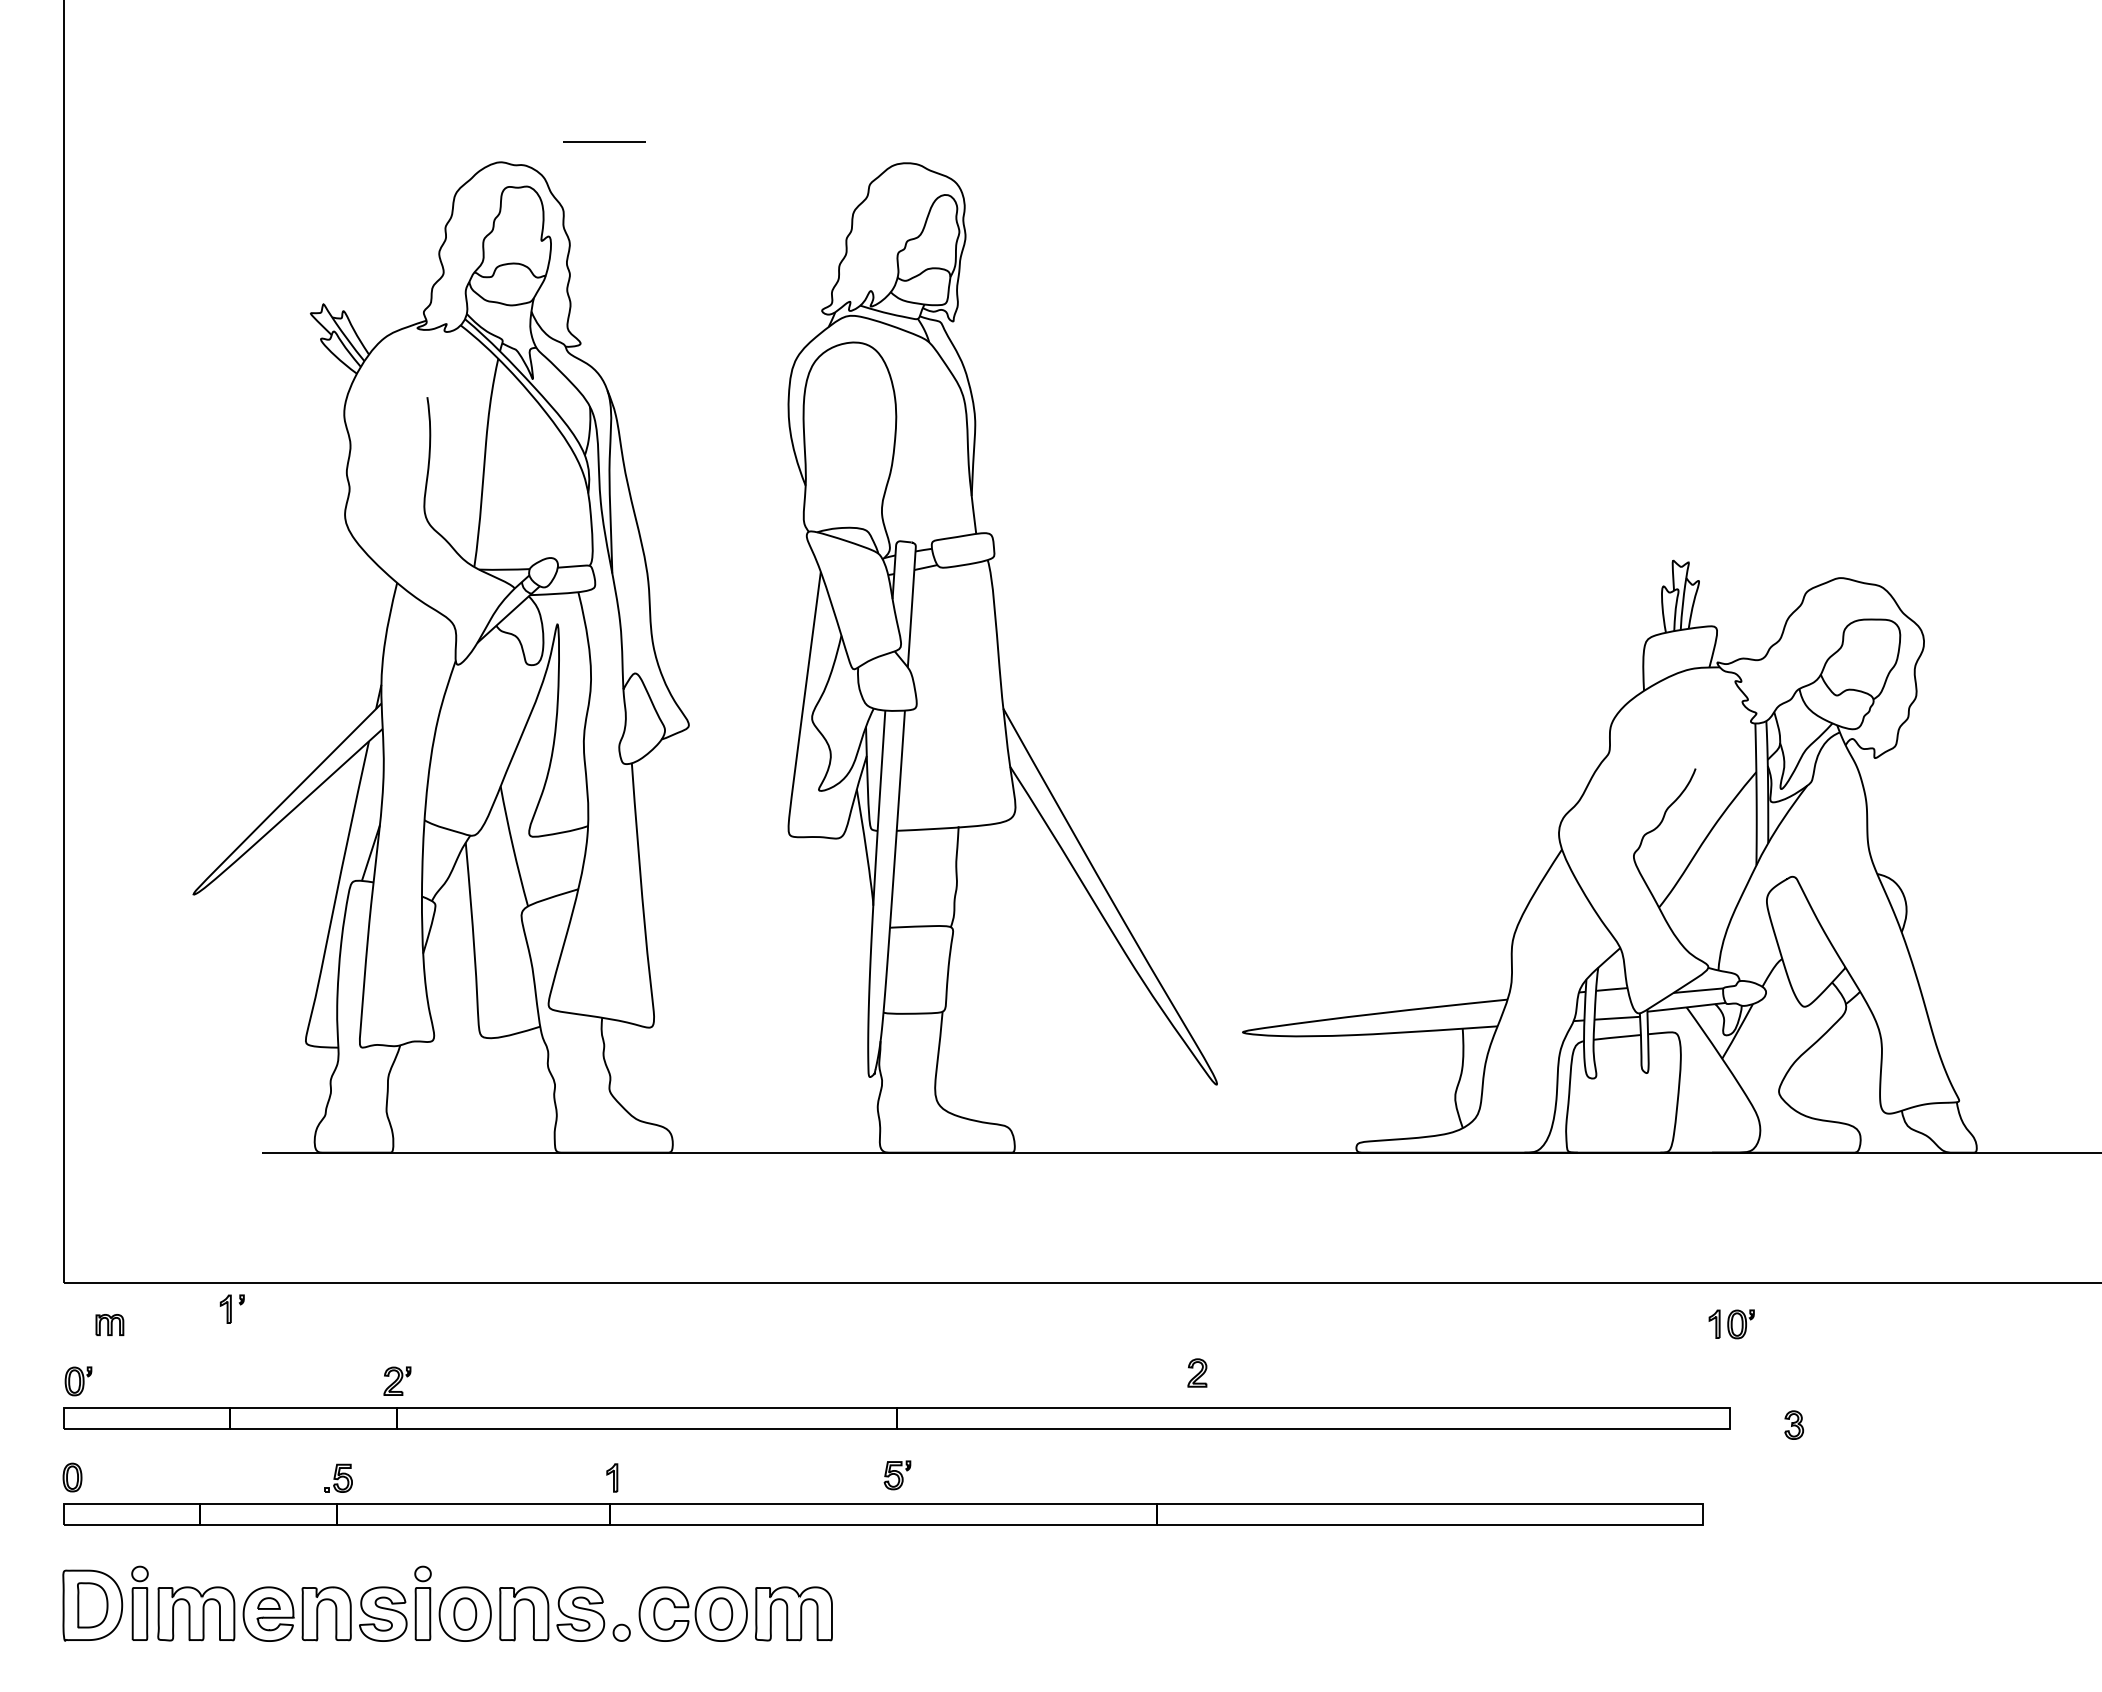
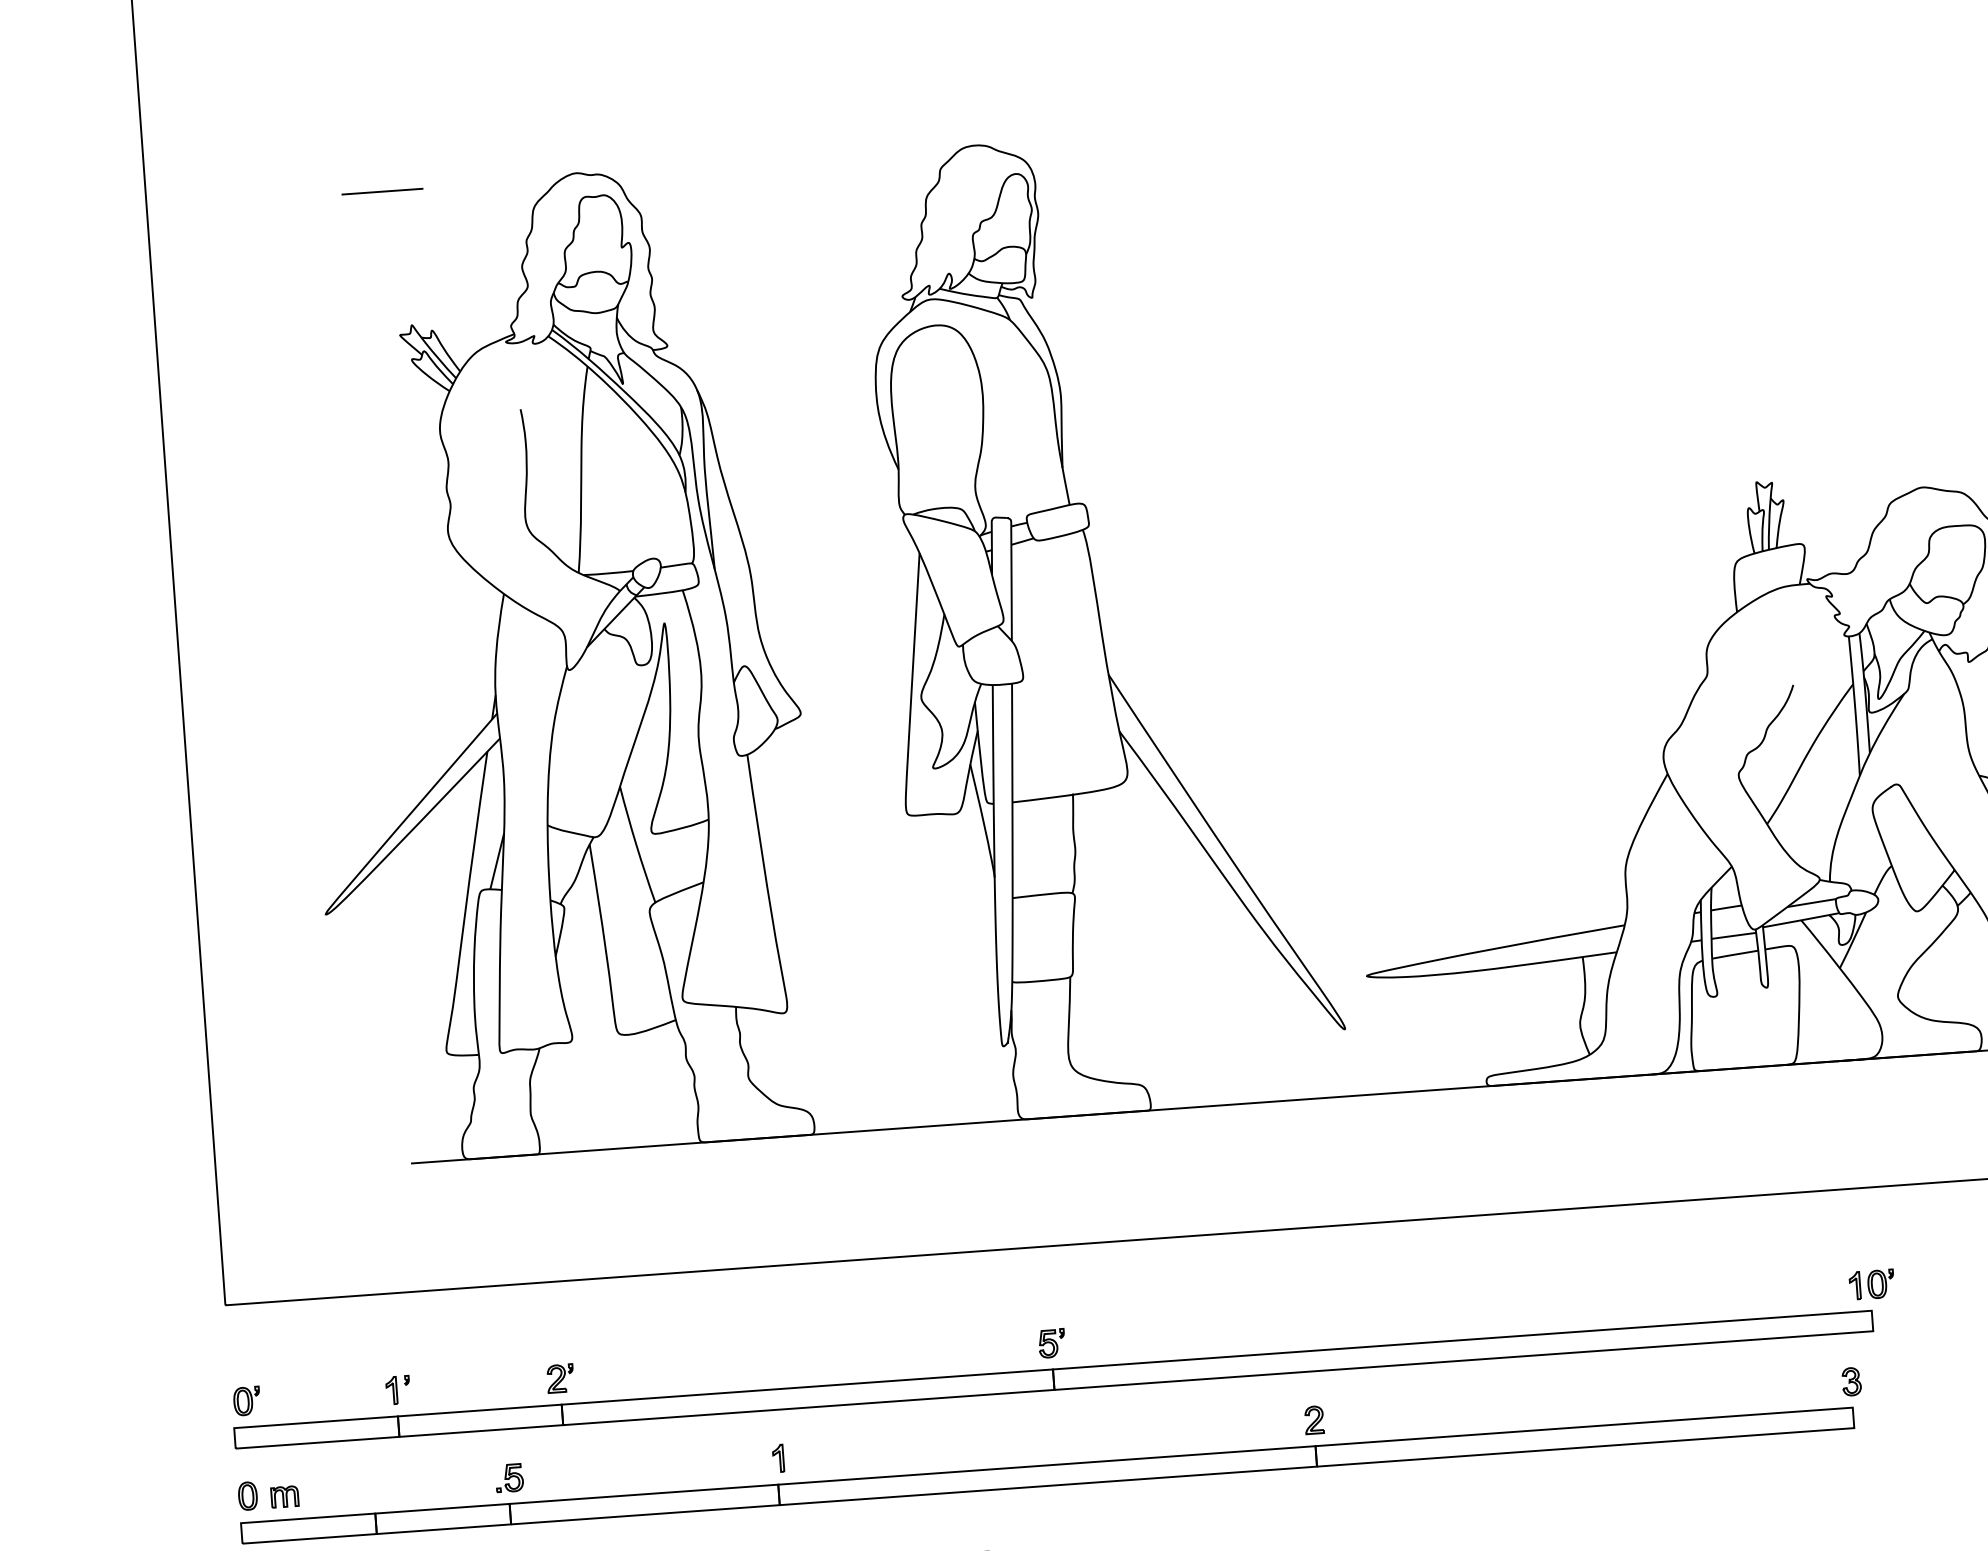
line: (604, 141) -> (382, 191), moved
part: (231, 1308) -> (397, 1389), moved
part: (109, 1324) -> (284, 1496), moved
part: (1731, 1324) -> (1871, 1284), moved
part: (1197, 1372) -> (1314, 1419), moved
part: (1794, 1424) -> (1851, 1381), moved
part: (897, 1475) -> (1051, 1343), moved

